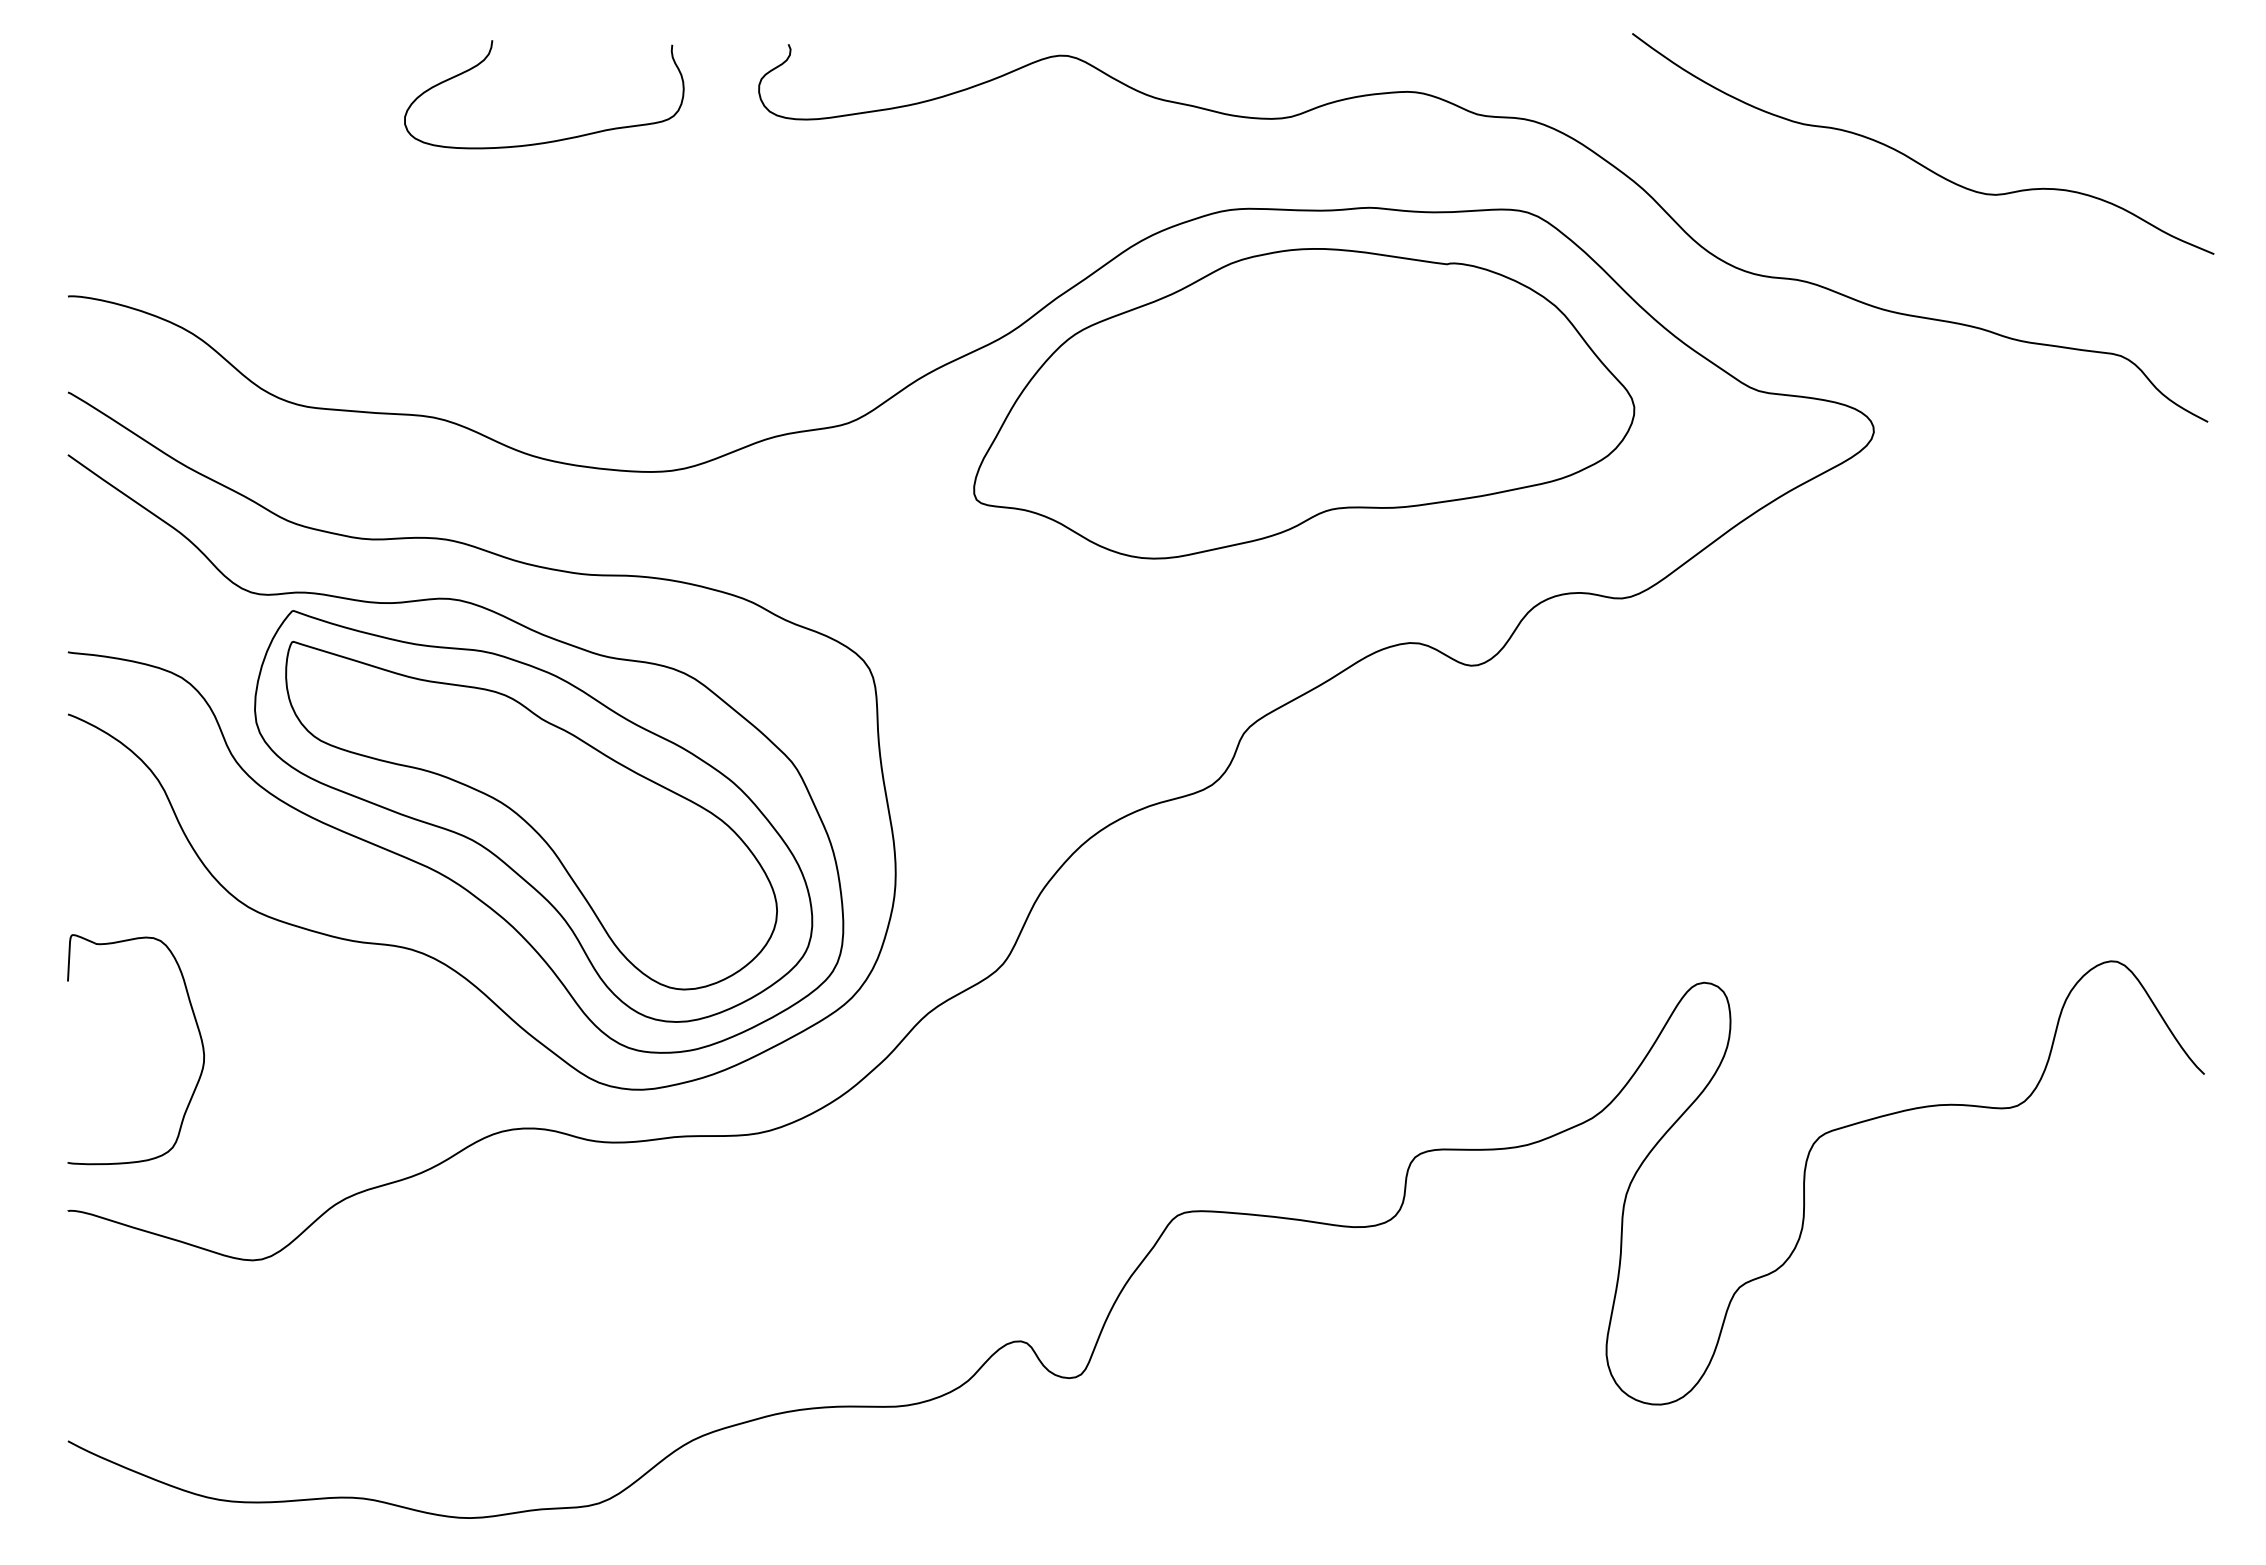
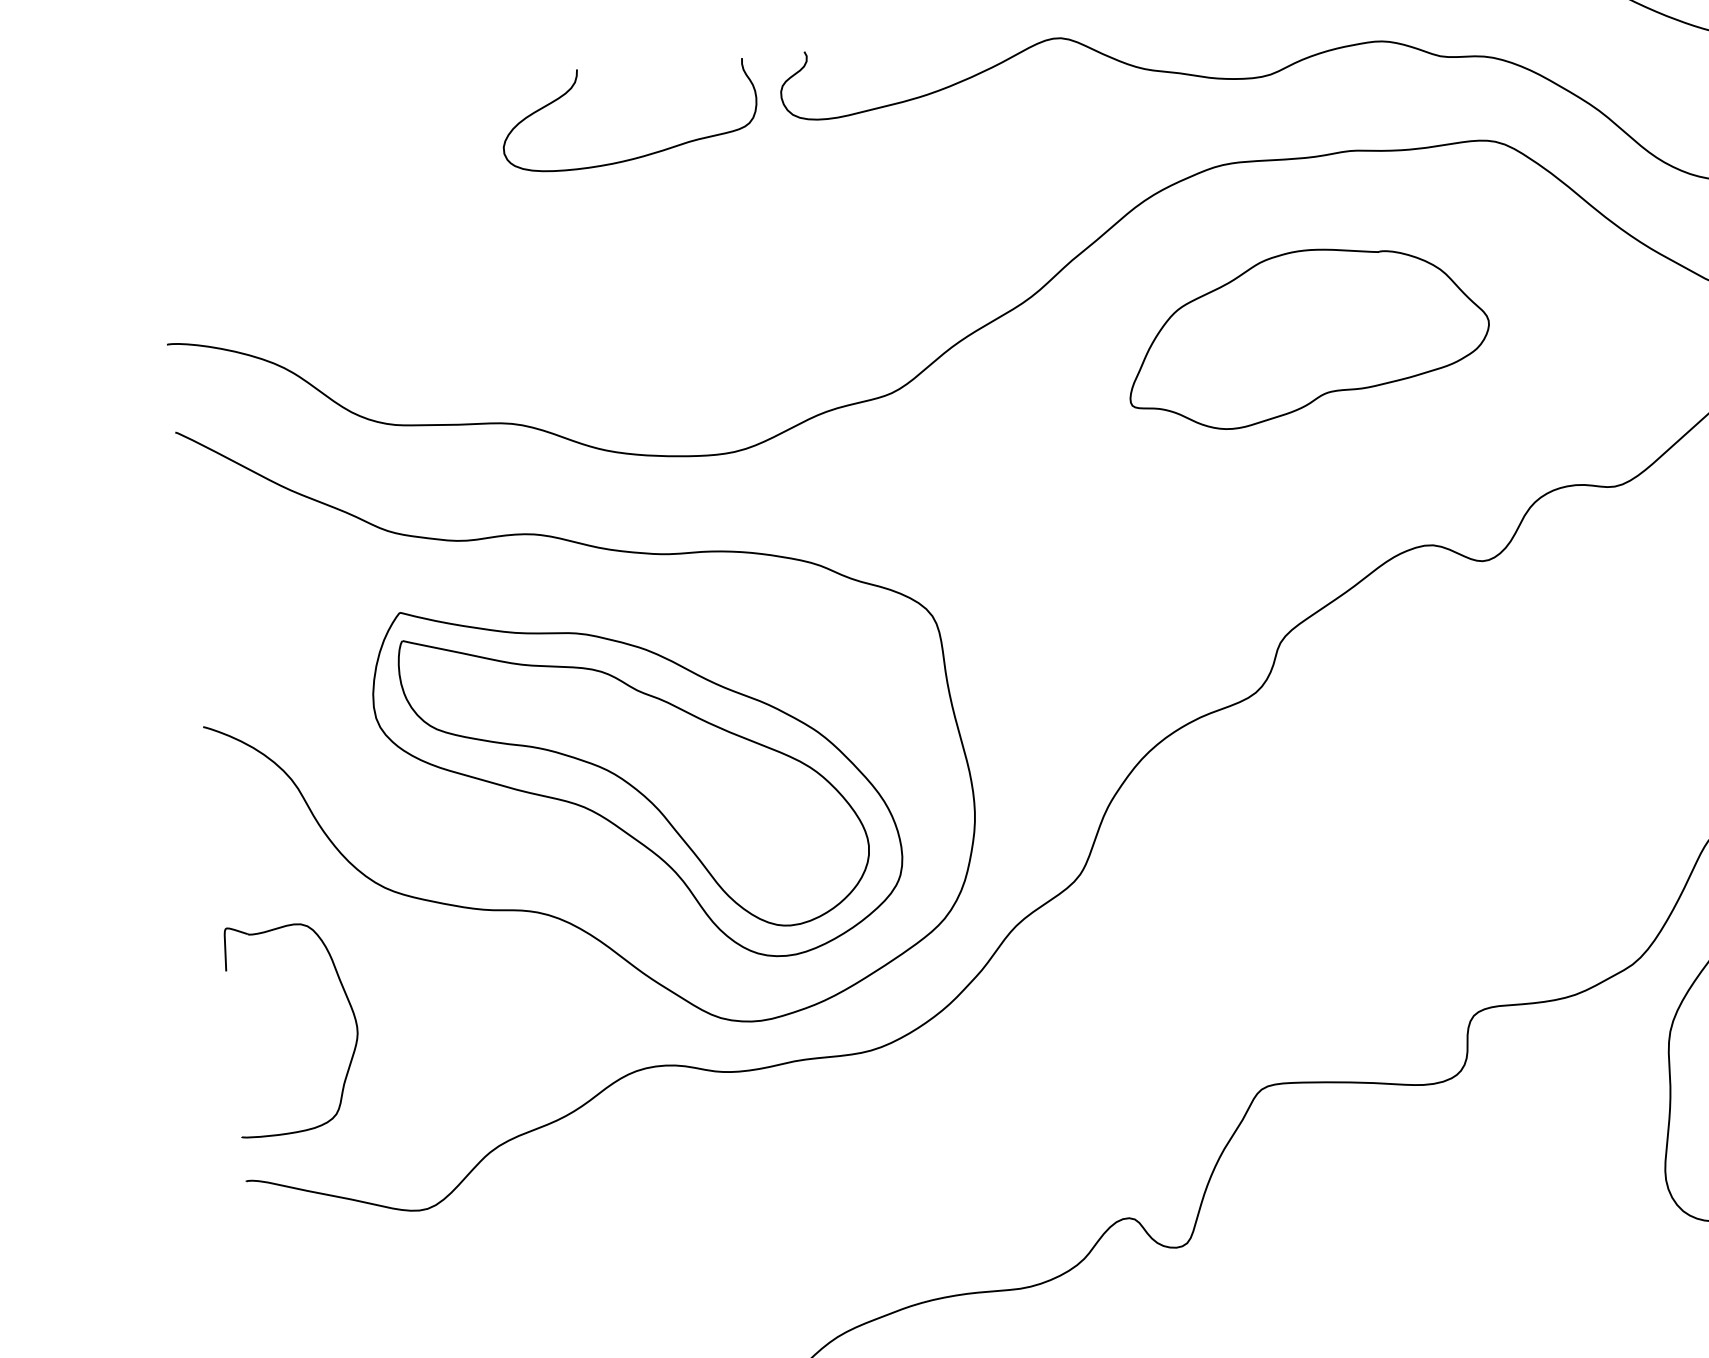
curve: (551, 140) -> (639, 156), moved
part: (1304, 403) -> (1307, 335), size x0.6
curve: (408, 857) -> (527, 828), removed

